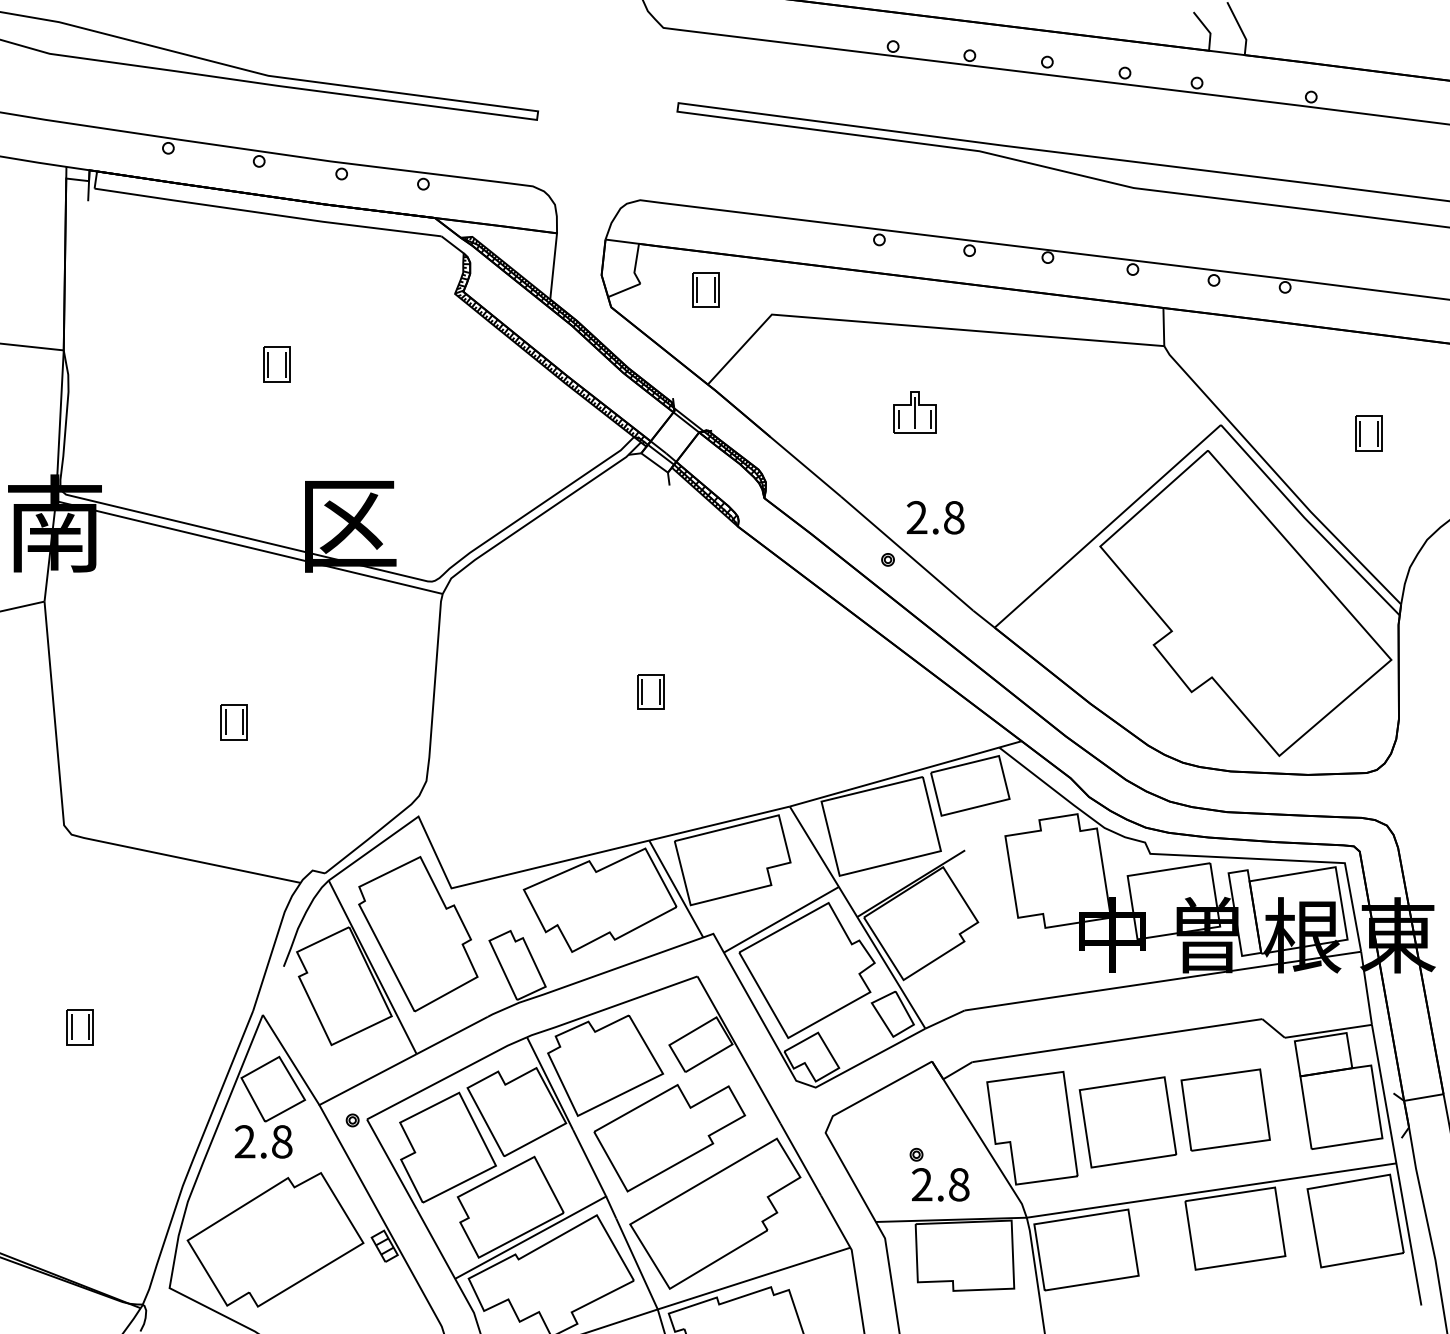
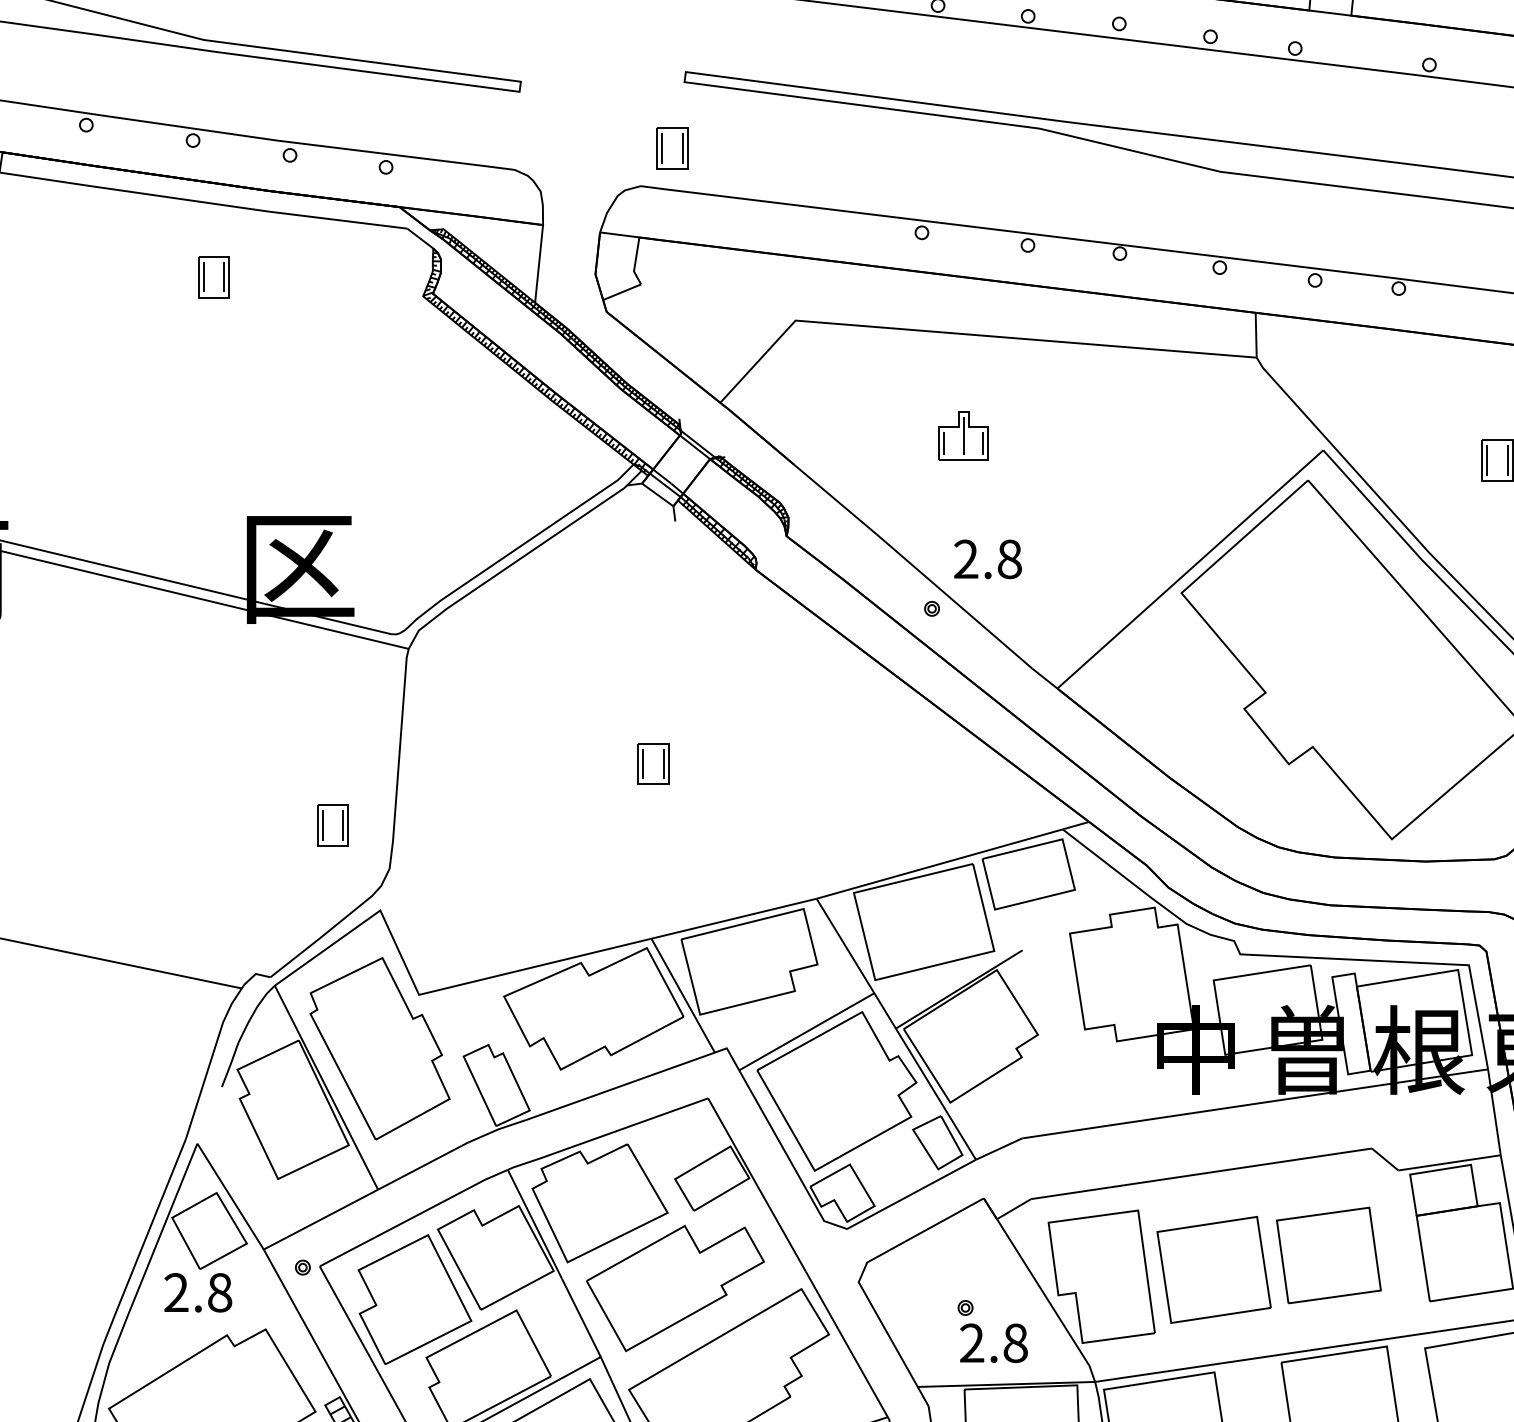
part: (705, 289) -> (671, 147), moved
part: (276, 364) -> (213, 276), moved
part: (233, 722) -> (332, 825), moved

